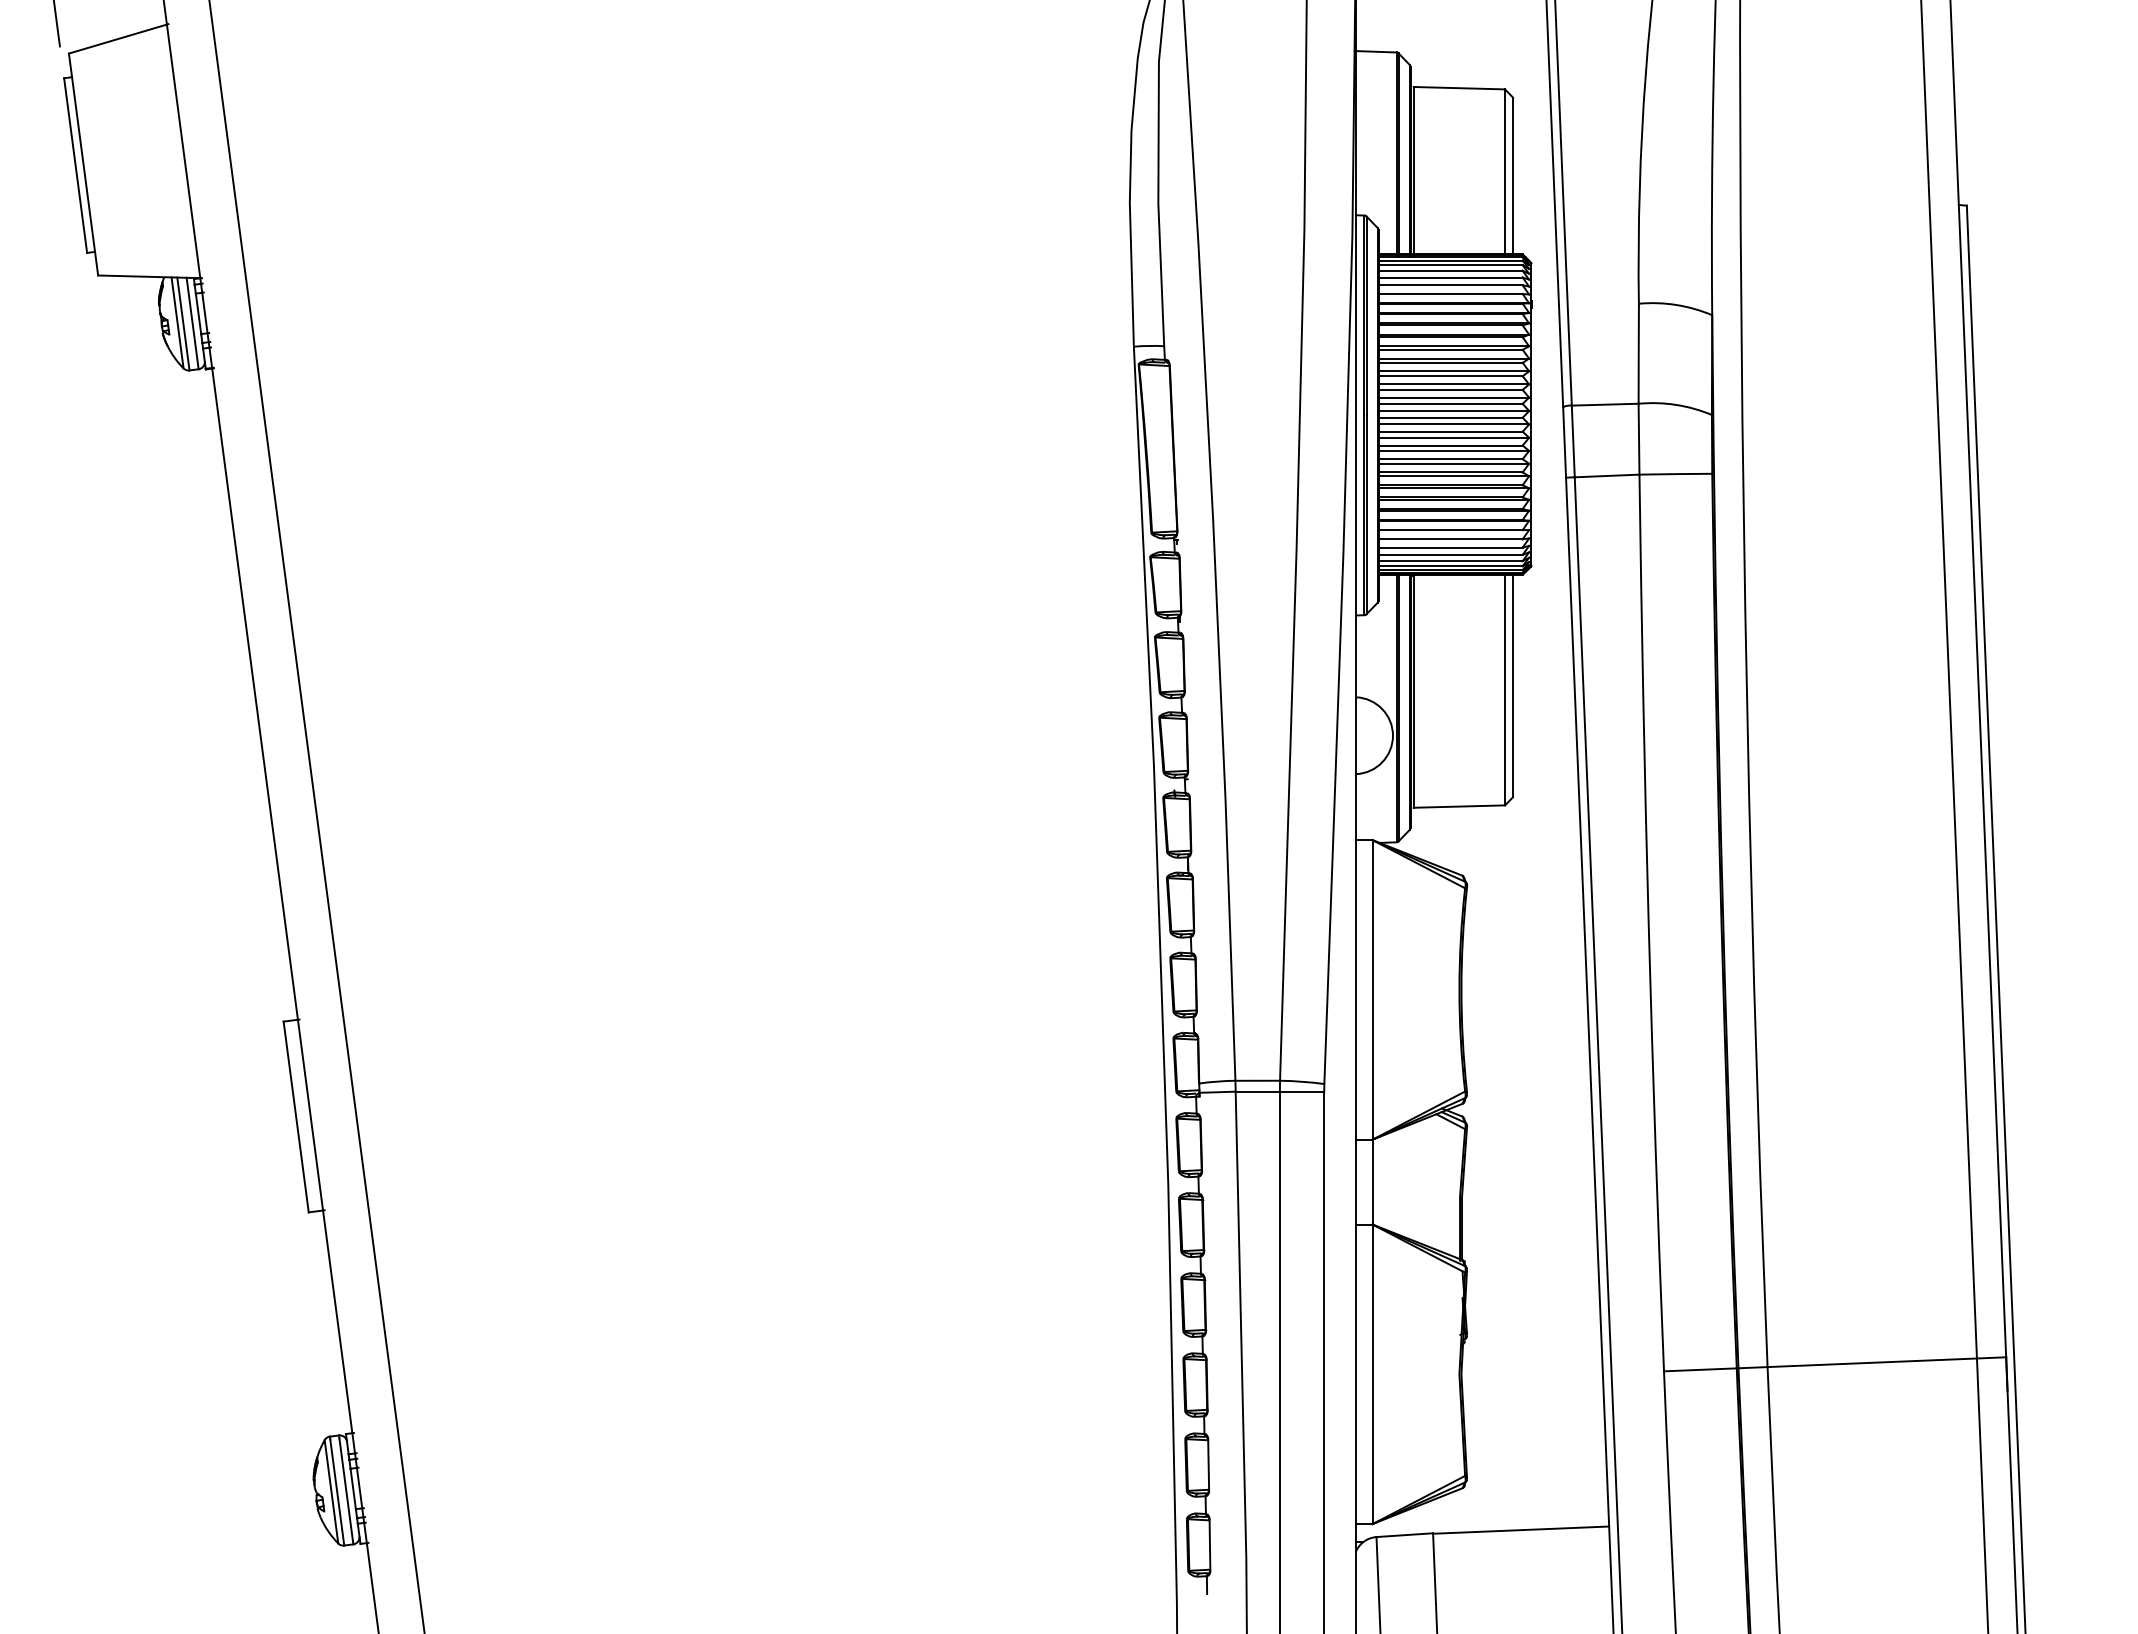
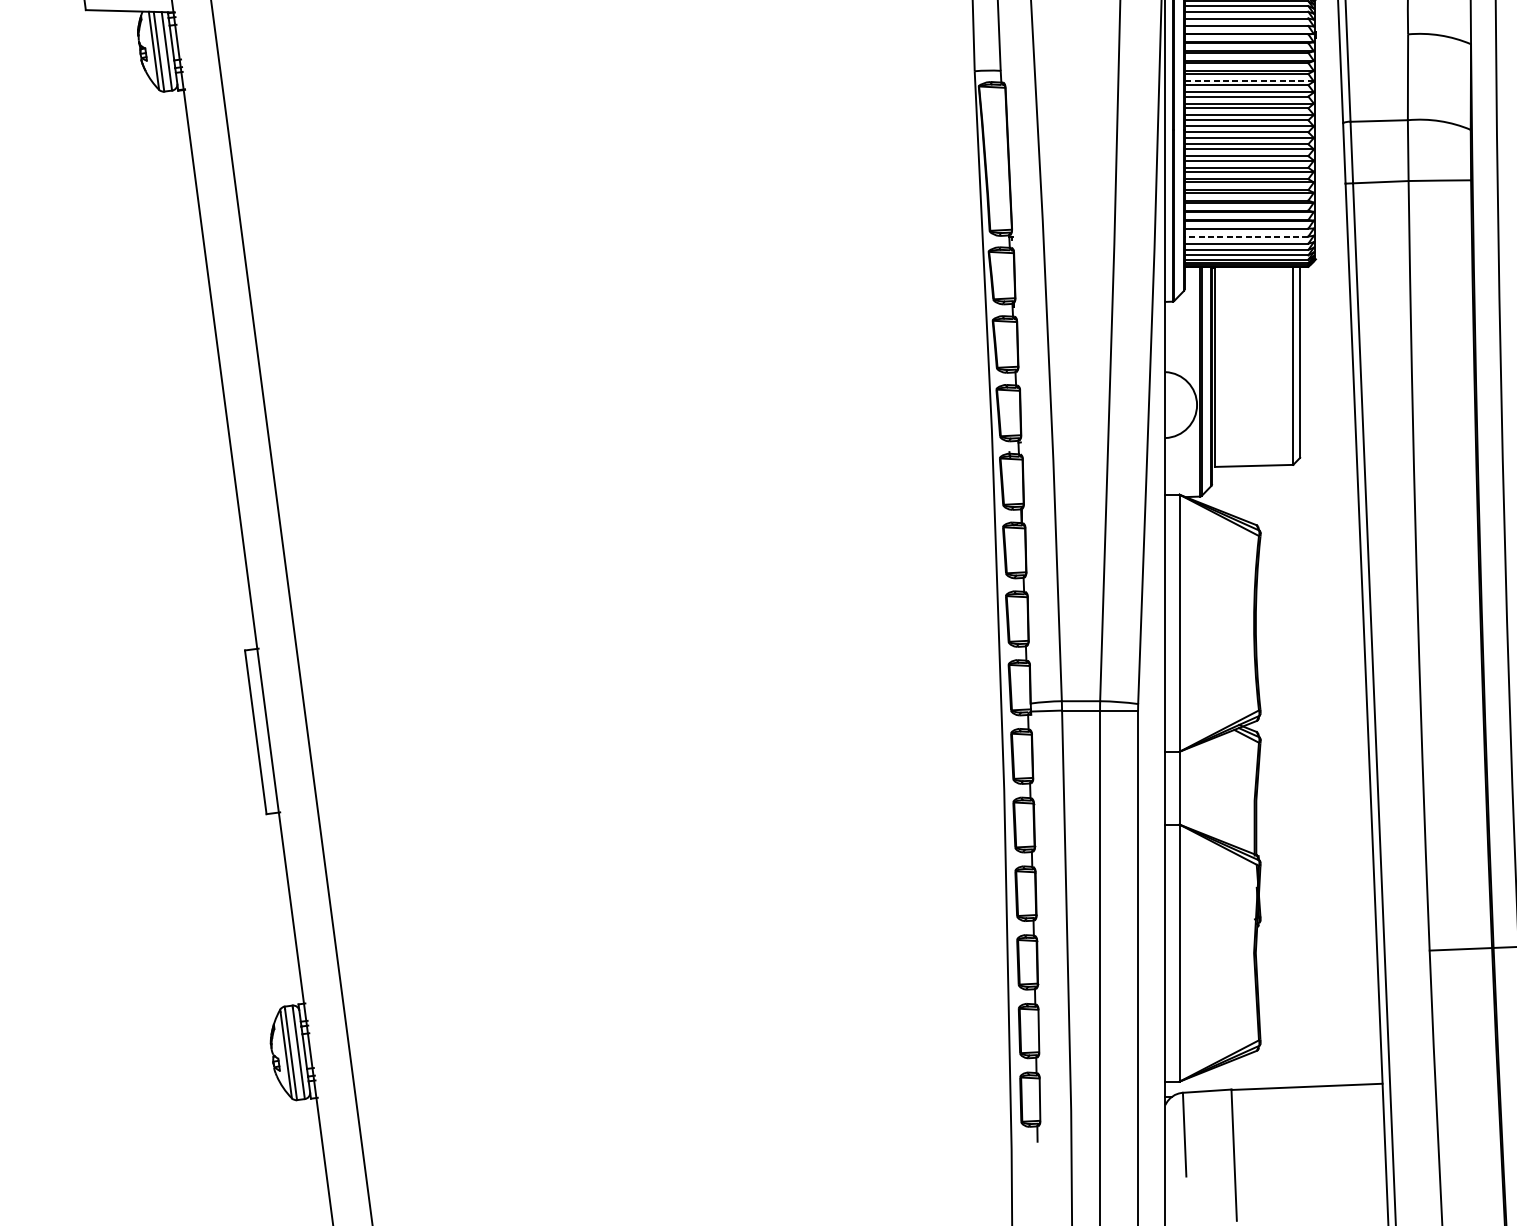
line: (1453, 358) -> (1249, 81), solid -> dashed
line: (1450, 539) -> (1246, 236), solid -> dashed

